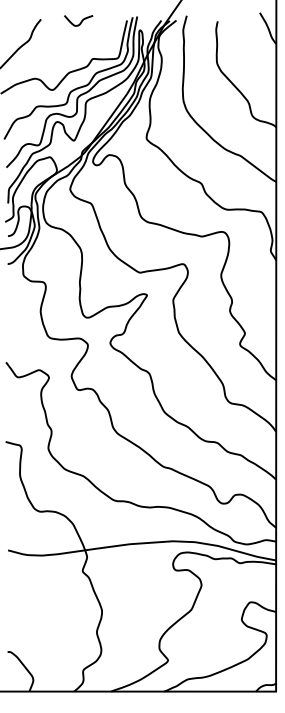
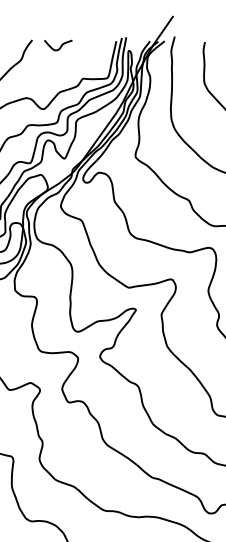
curve: (80, 21) -> (60, 46), moved

